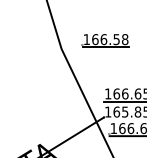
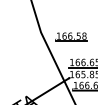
part: (105, 39) -> (71, 36), moved

